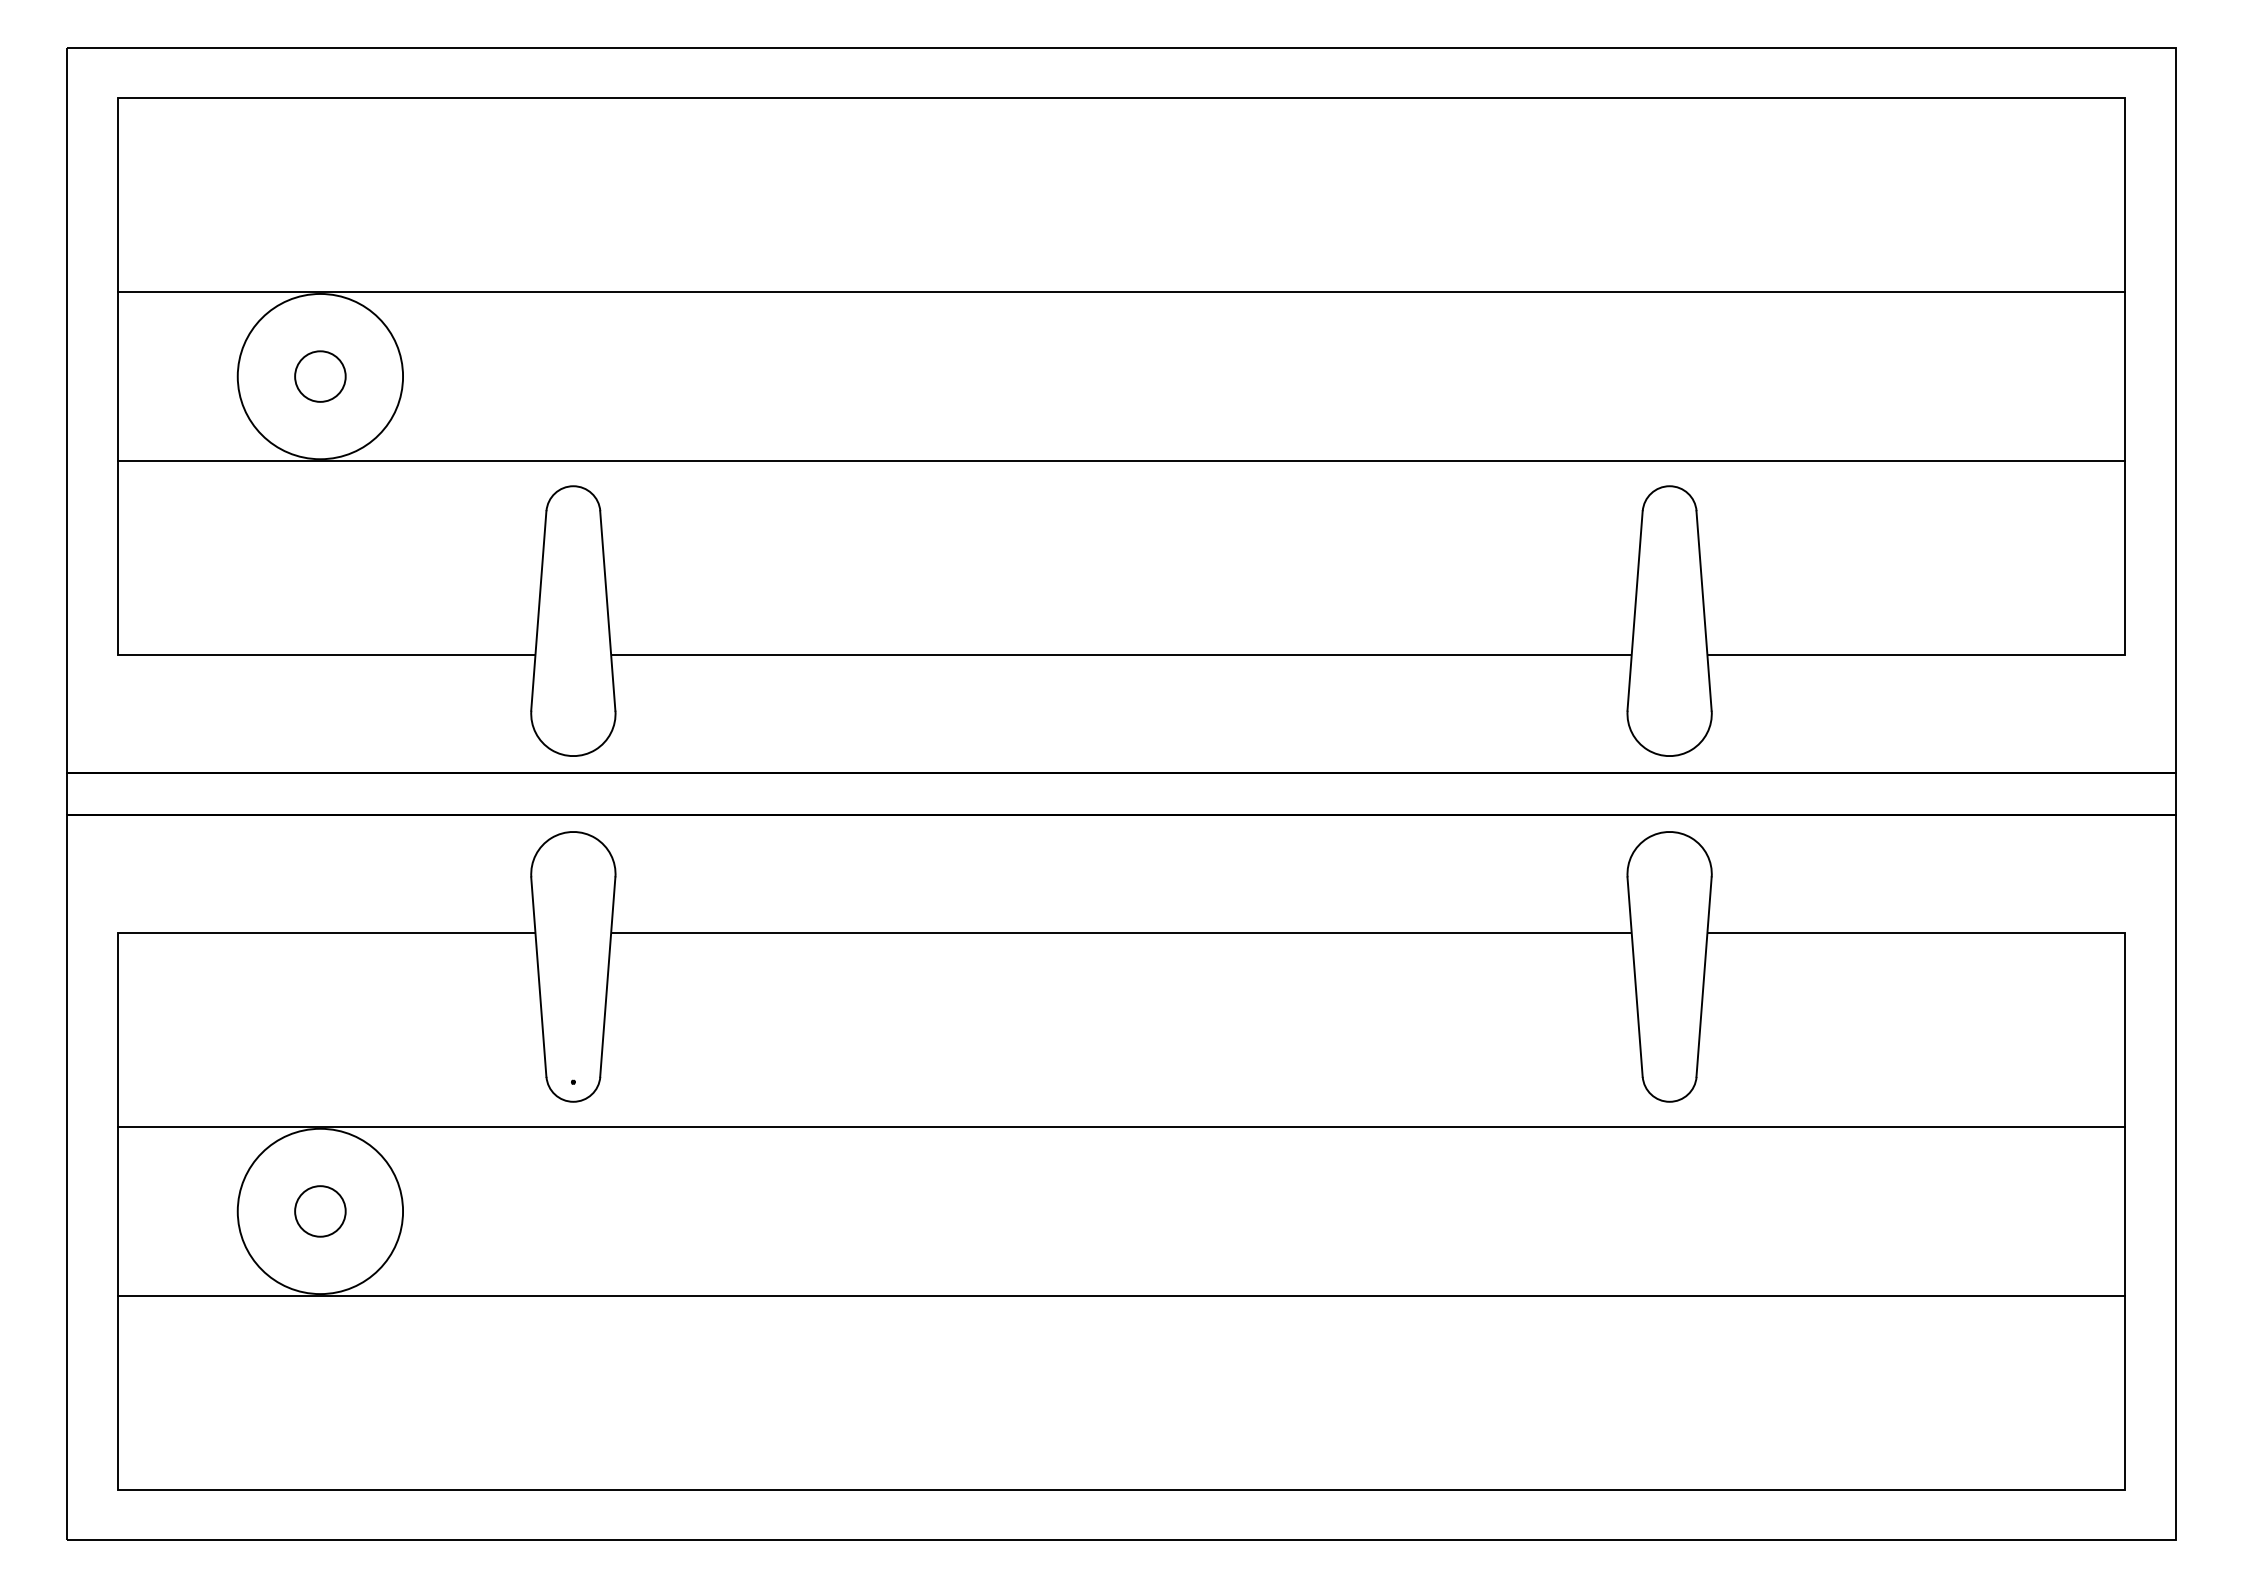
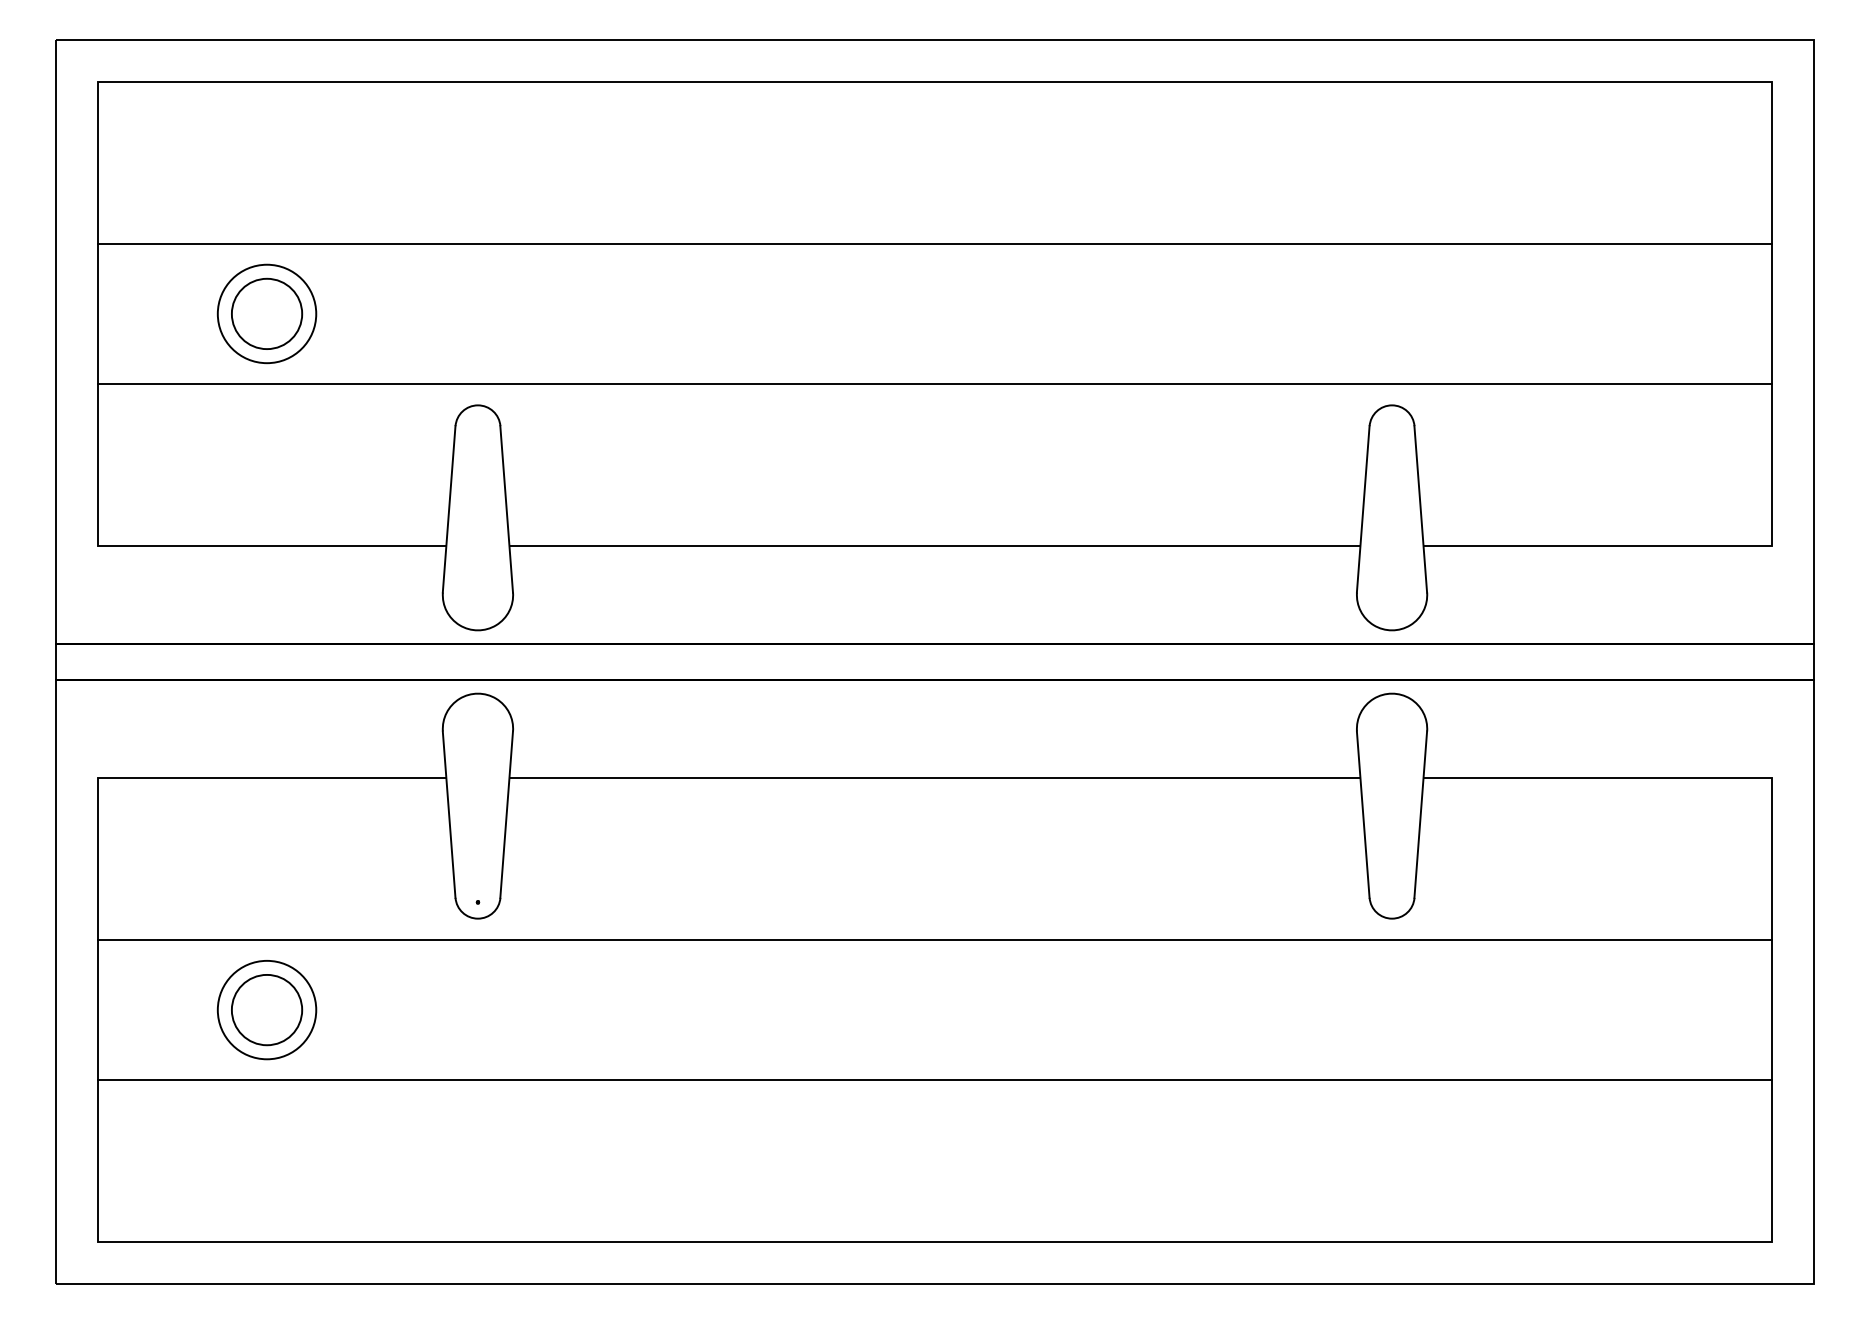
circle: (319, 376) -> (266, 313), size x0.71
circle: (319, 376) -> (266, 313), size x1.67
circle: (319, 1210) -> (266, 1009), size x0.71
circle: (319, 1210) -> (266, 1009), size x1.67

